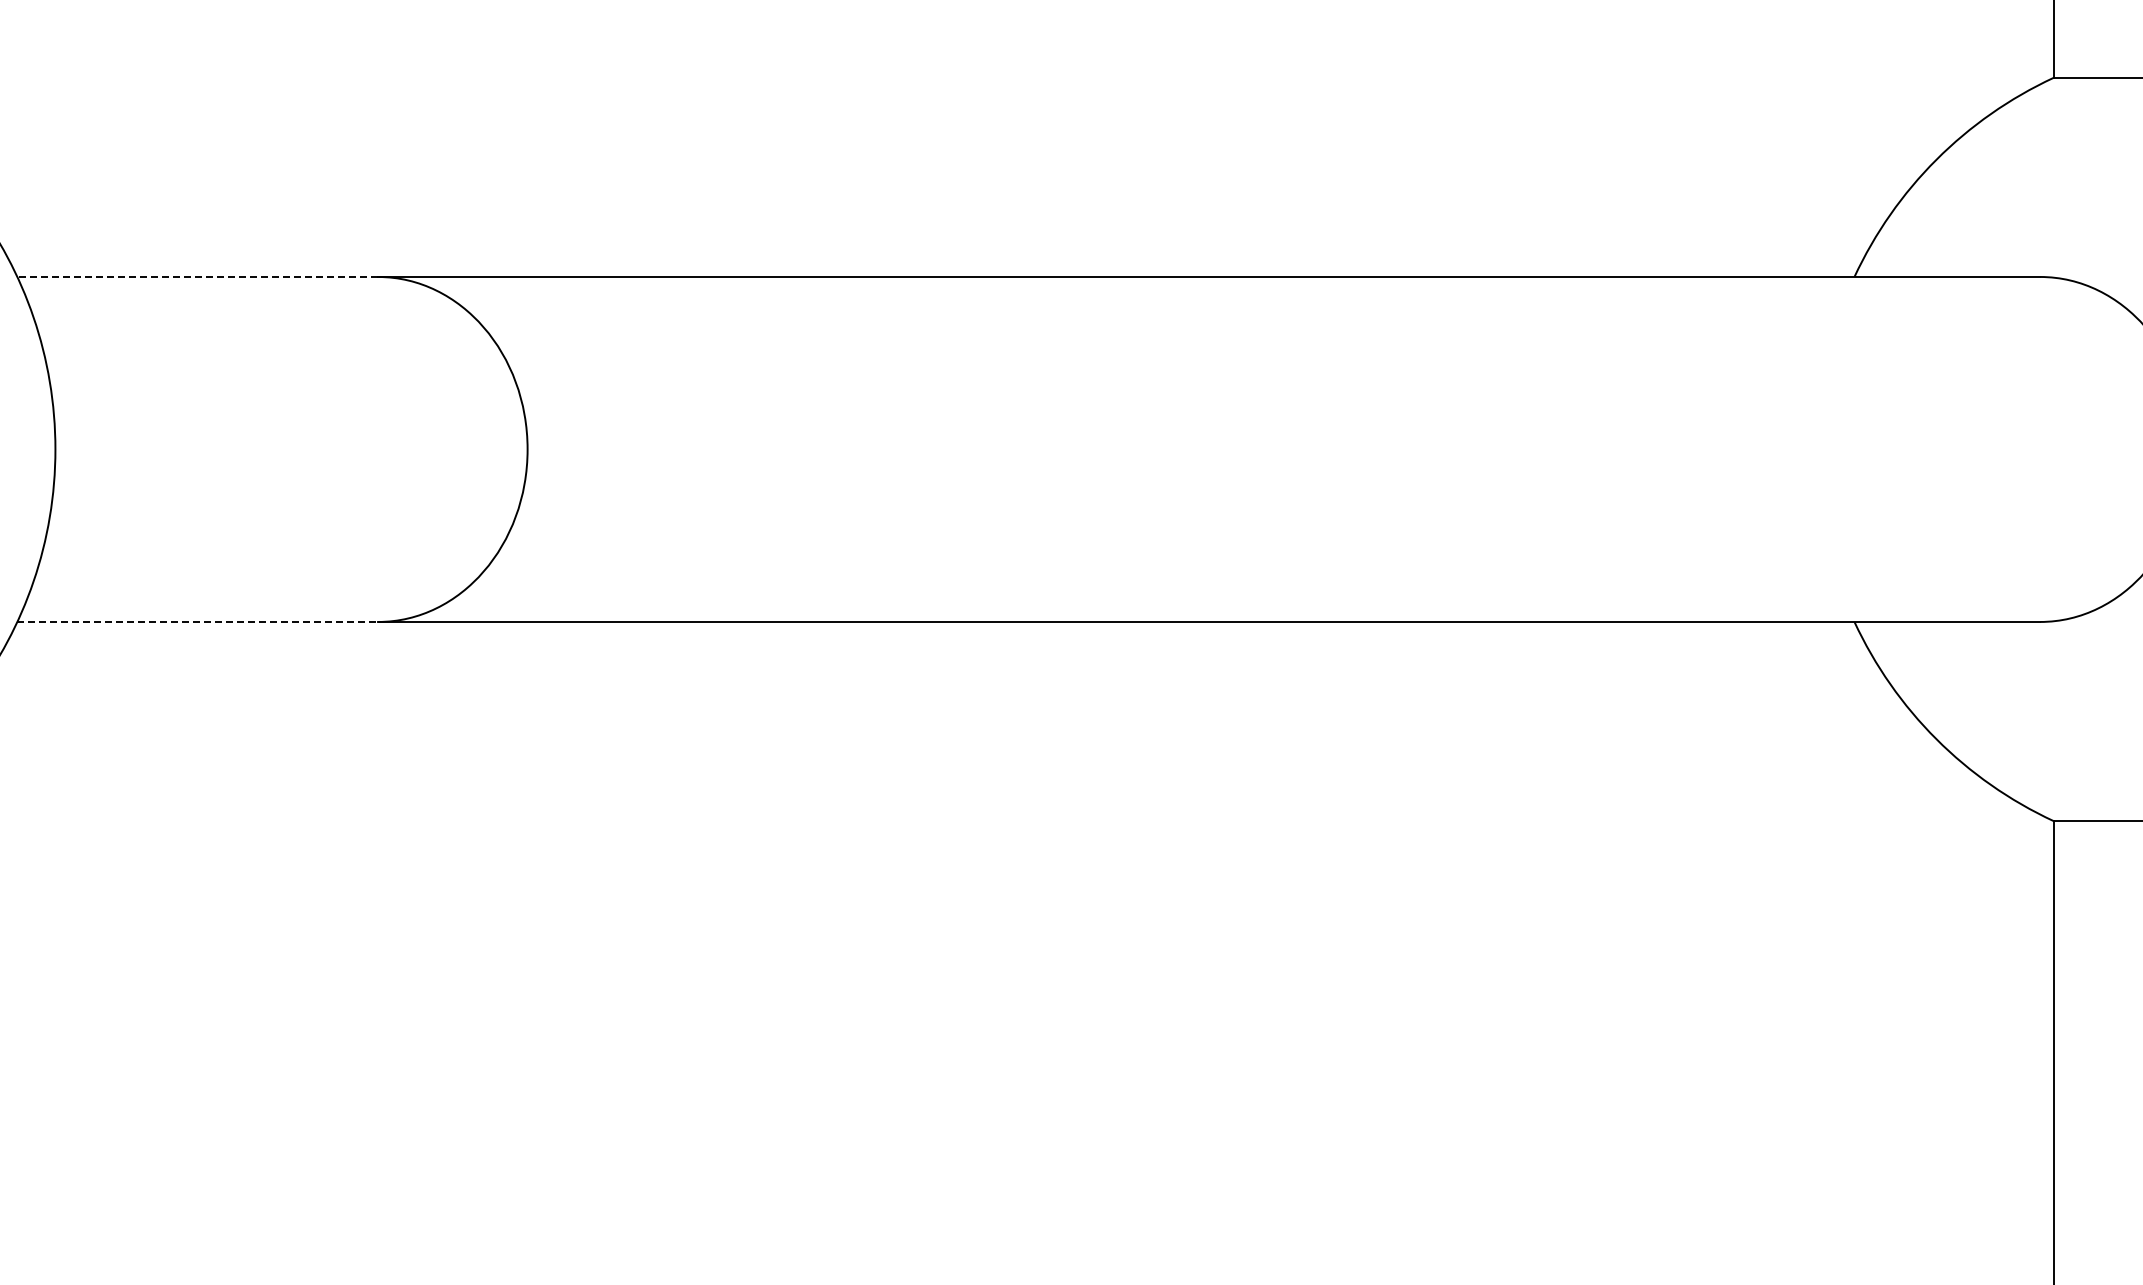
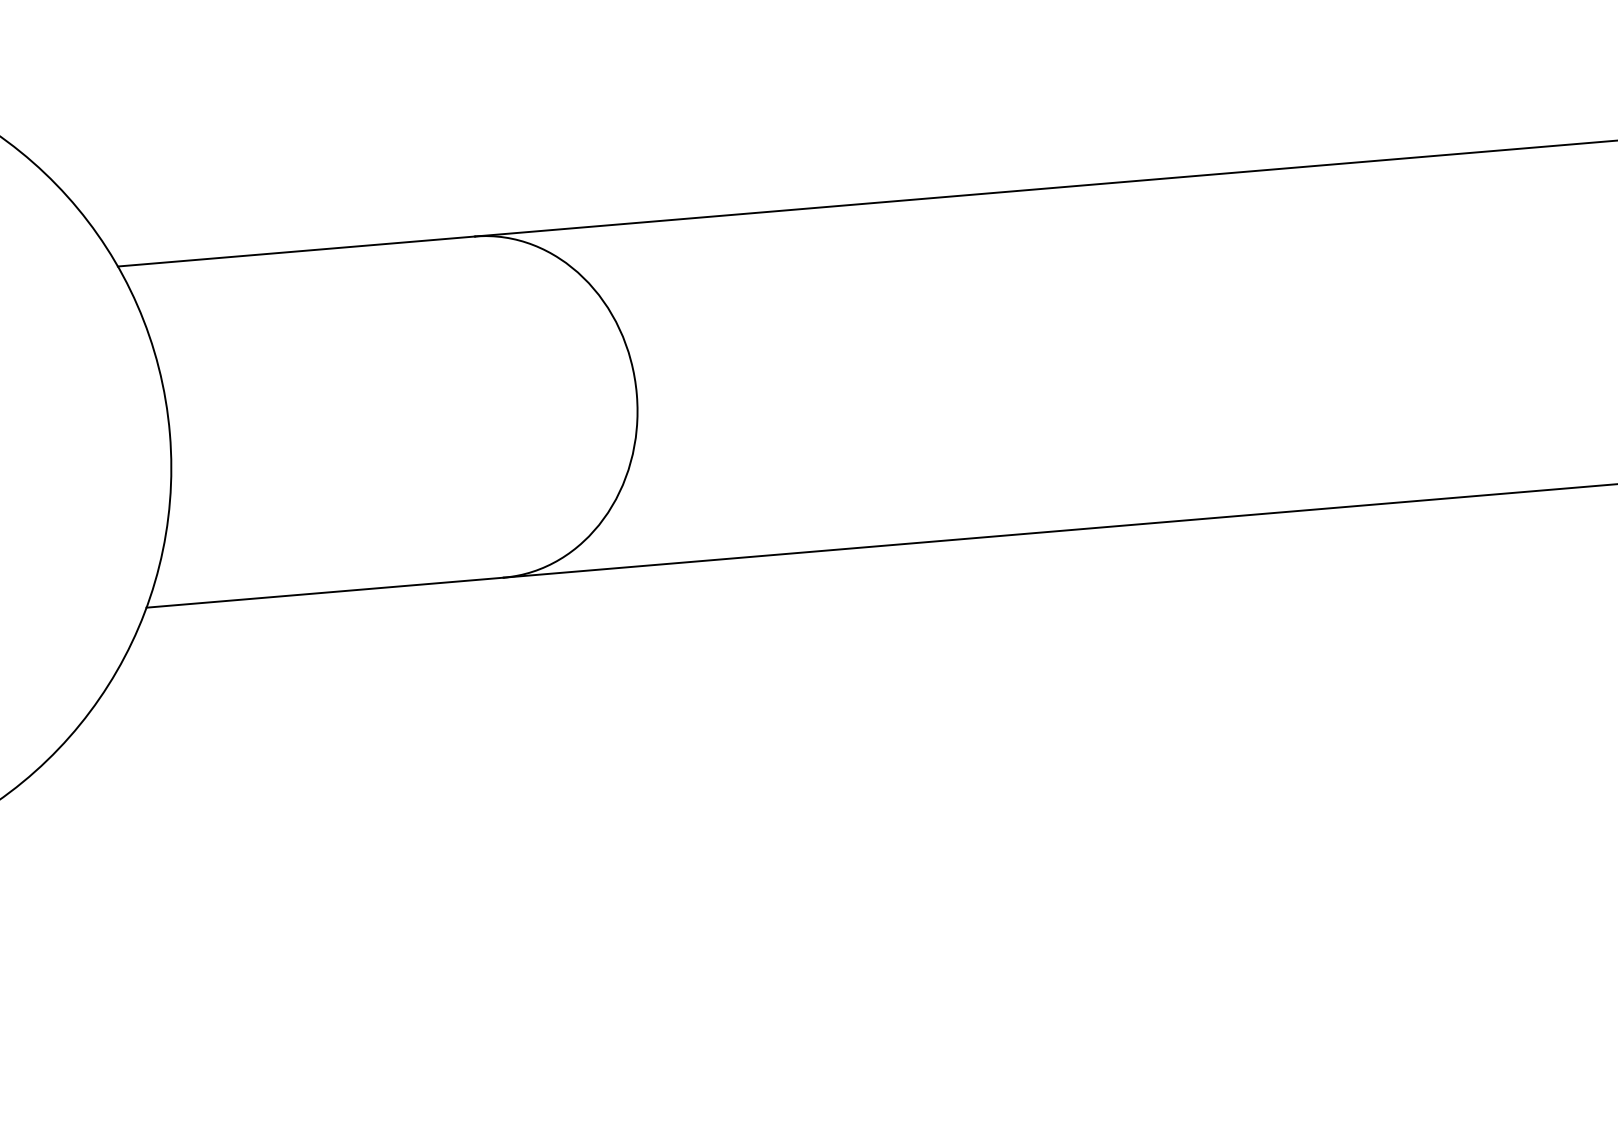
line: (197, 276) -> (296, 251), dashed -> solid
line: (198, 621) -> (325, 592), dashed -> solid

